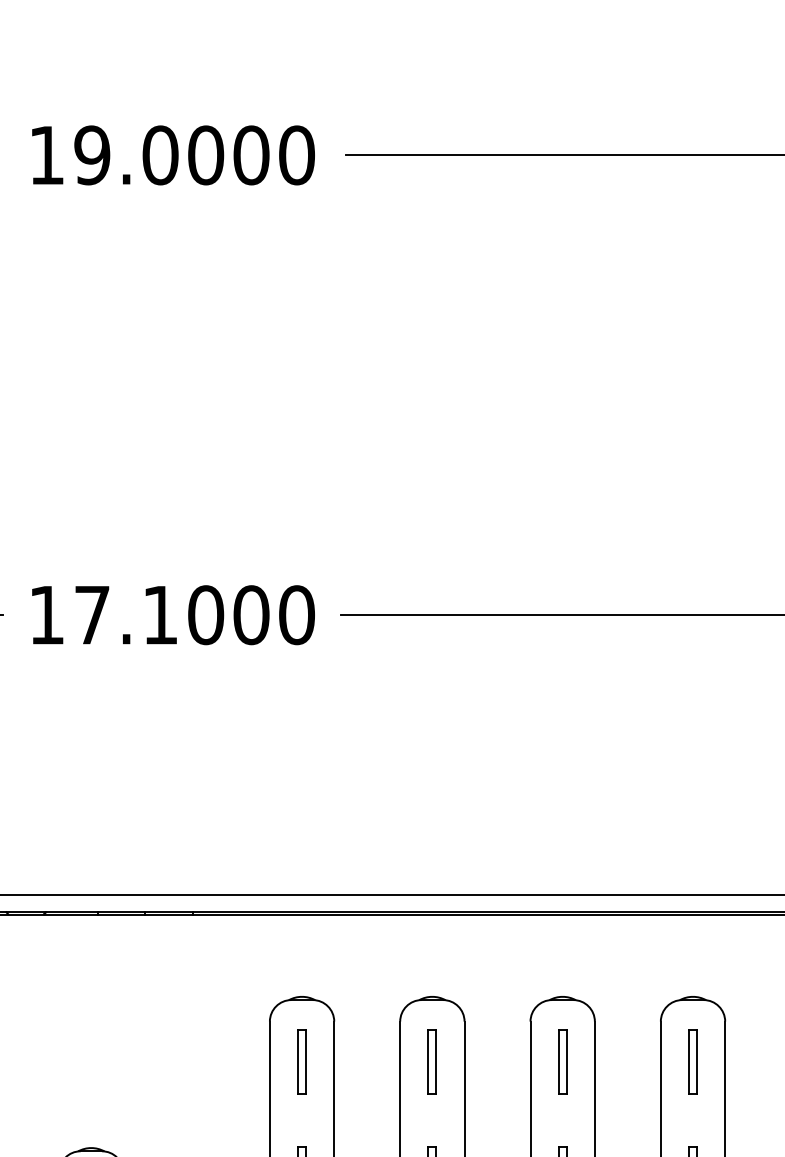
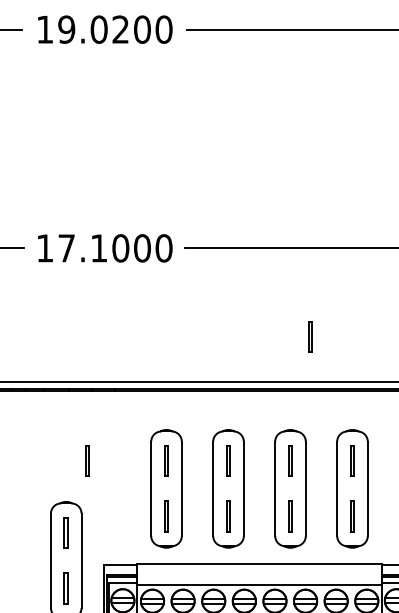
text: (205, 155) -> (120, 29), 19.0000 -> 19.0200
line: (602, 800) -> (309, 336), added
line: (133, 1061) -> (86, 460), added

